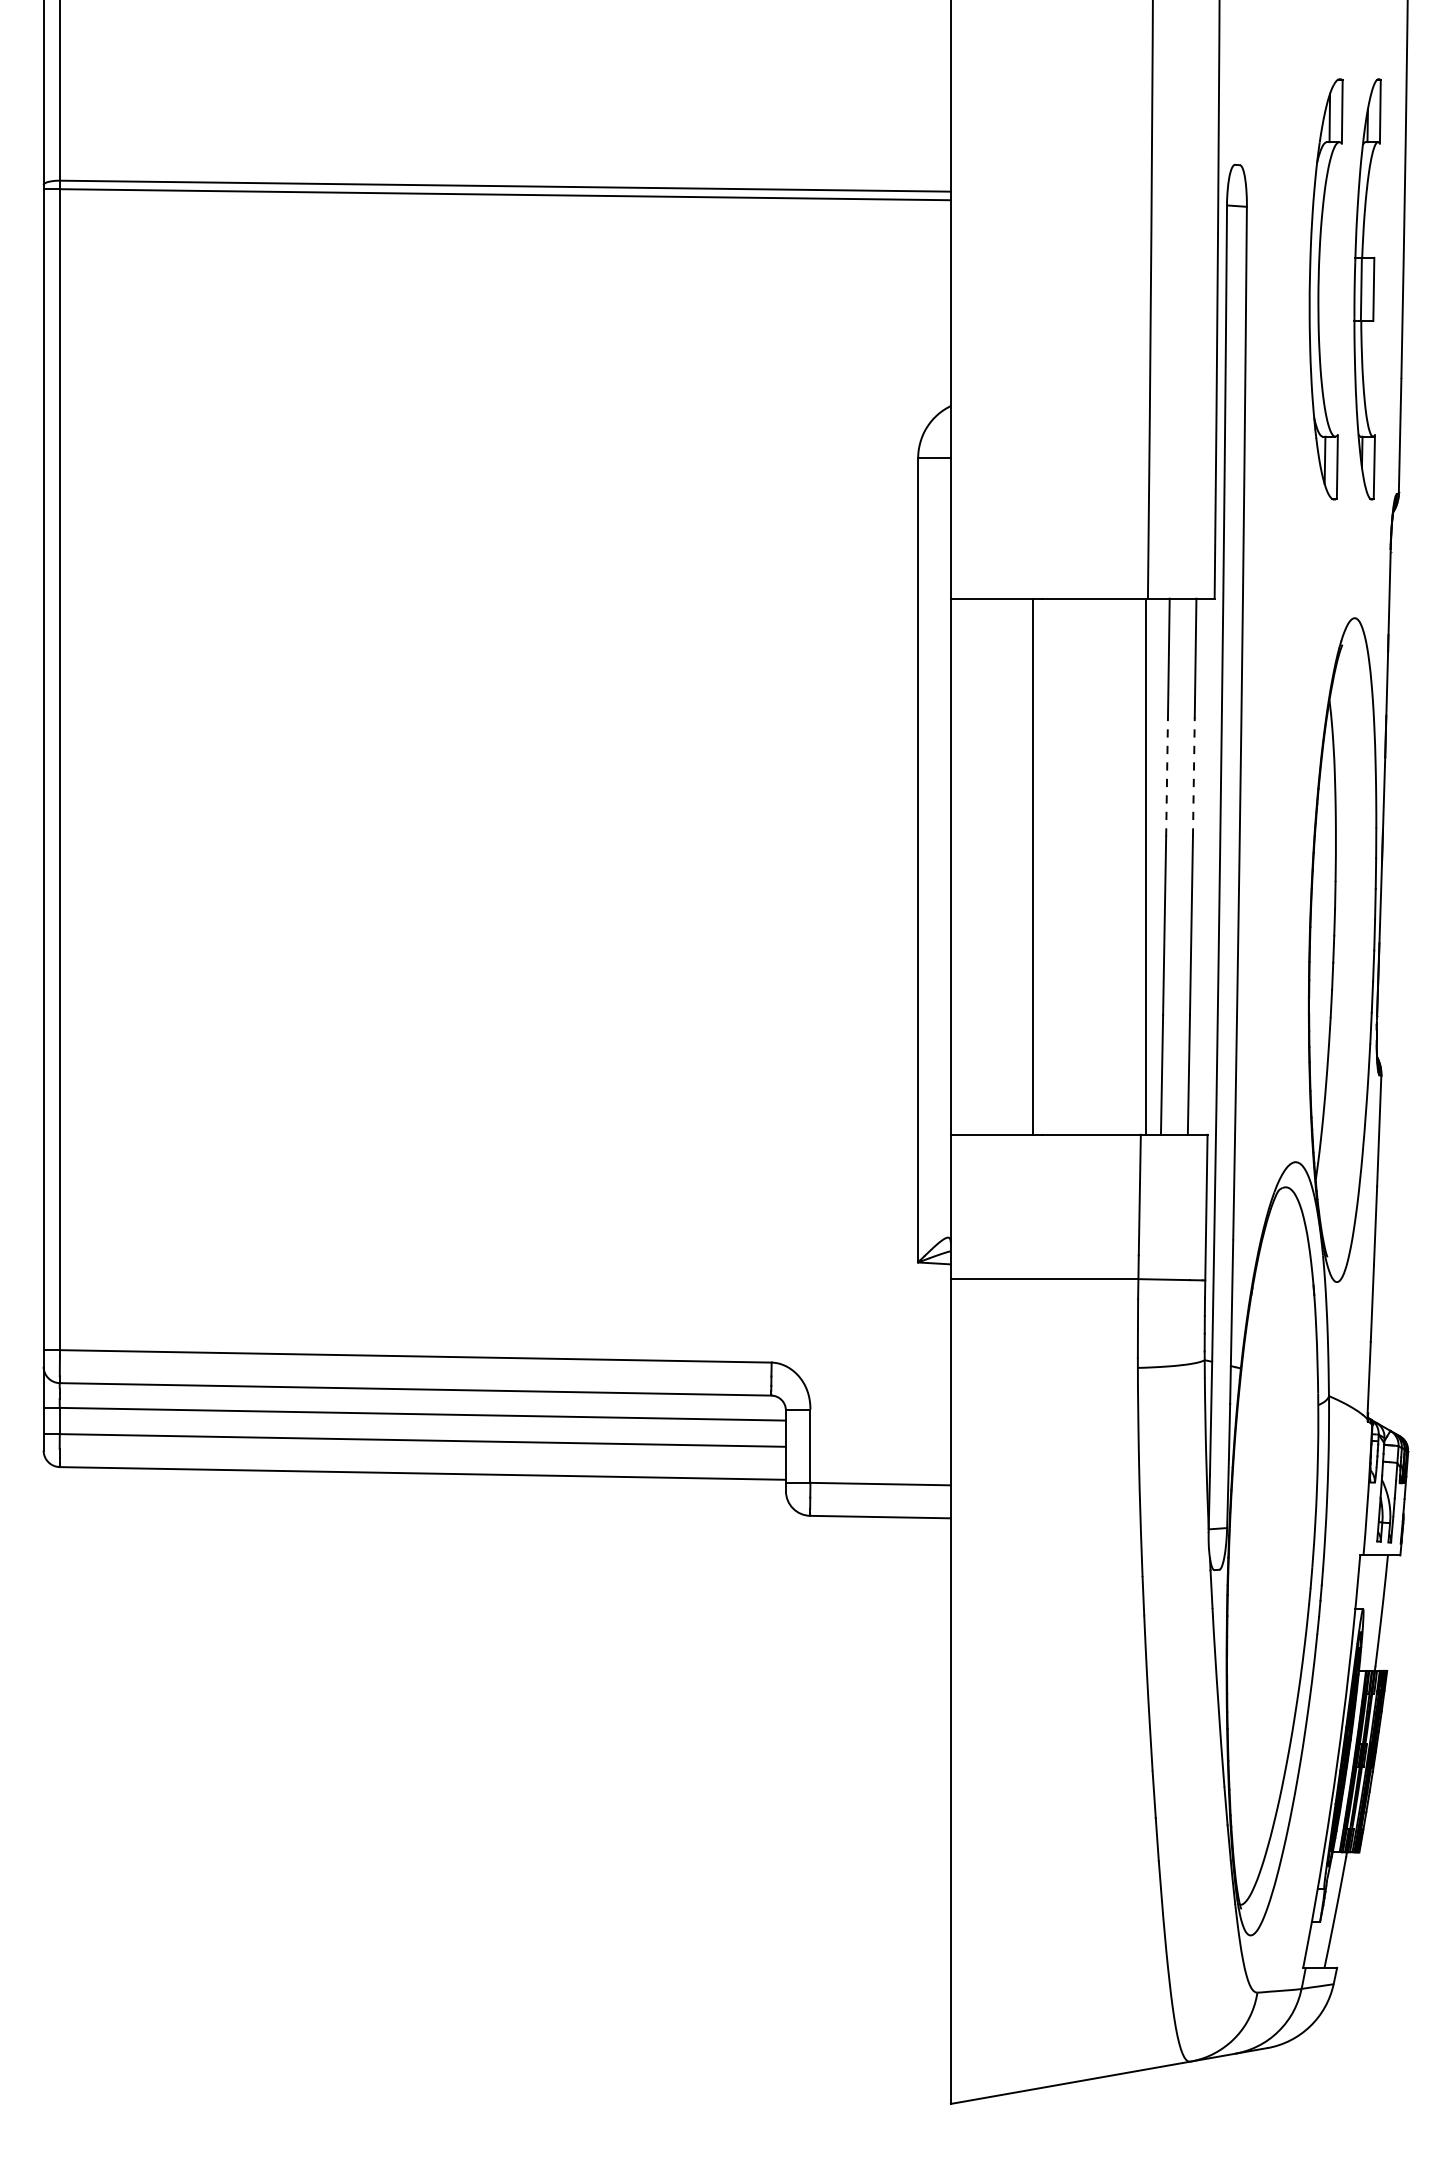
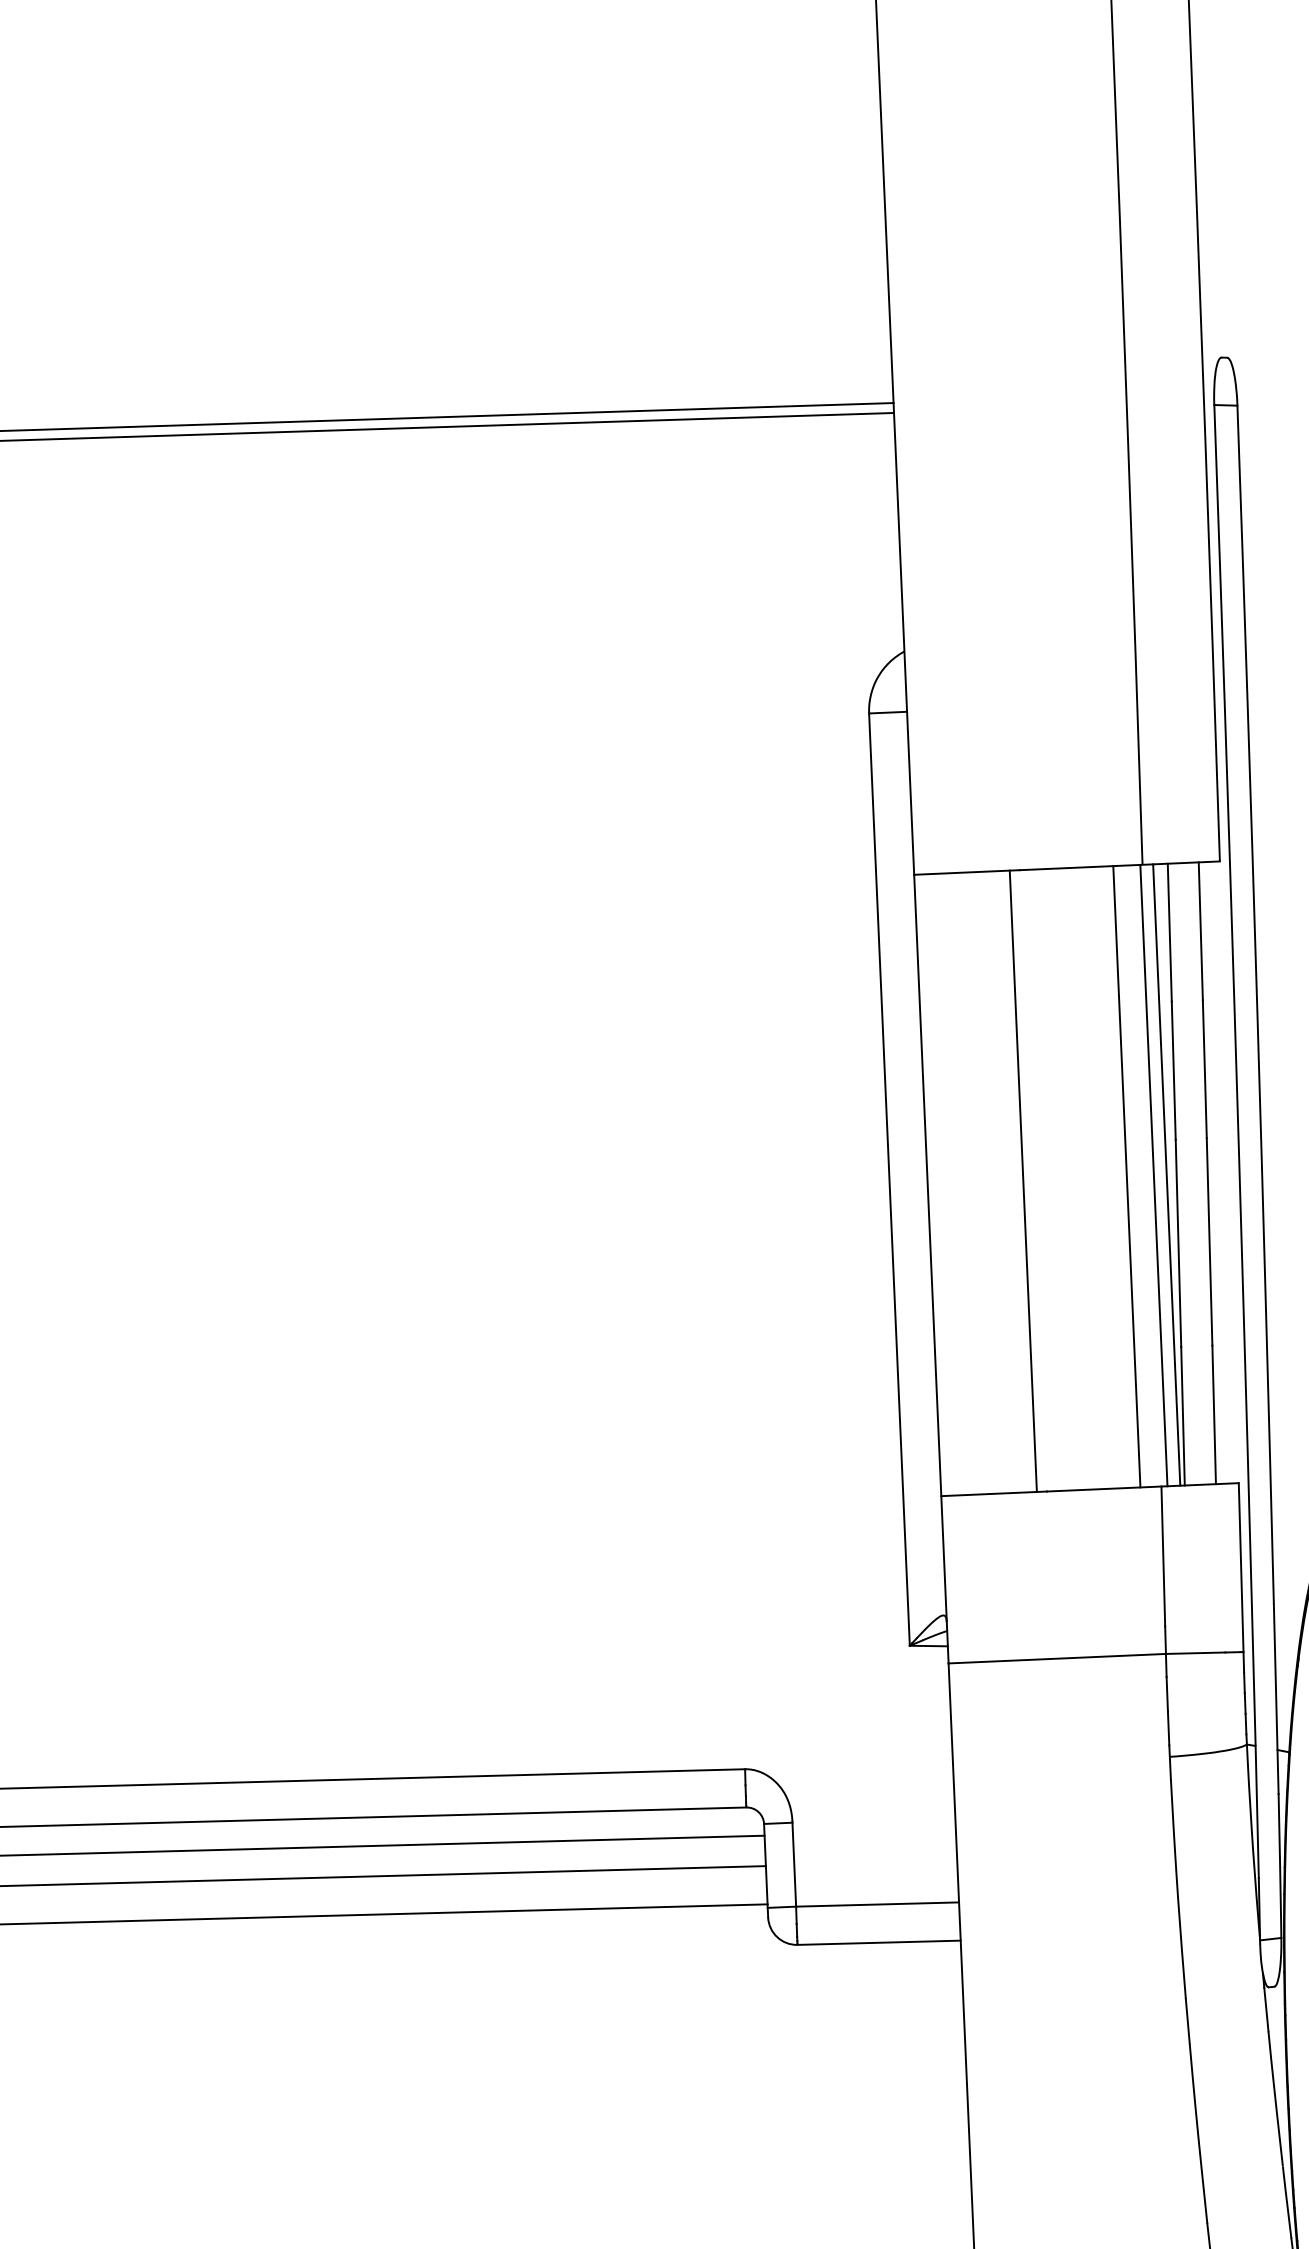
line: (1167, 777) -> (1174, 1071), dashed -> solid
line: (1193, 777) -> (1204, 1069), dashed -> solid
line: (1122, 866) -> (1126, 1176), added
line: (1157, 866) -> (1167, 1174), added

